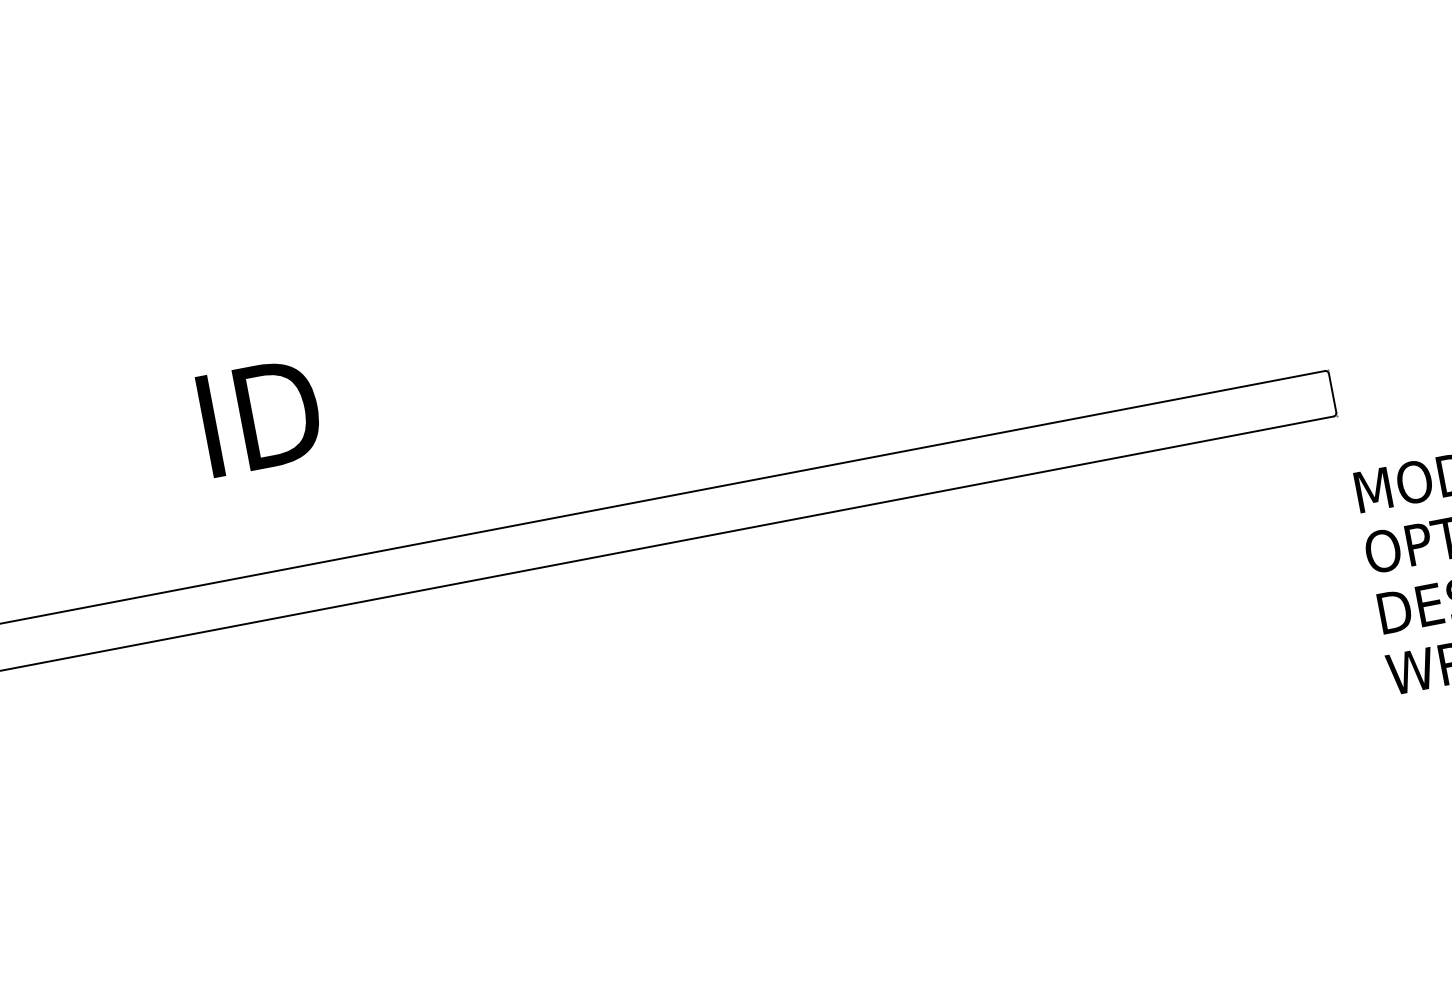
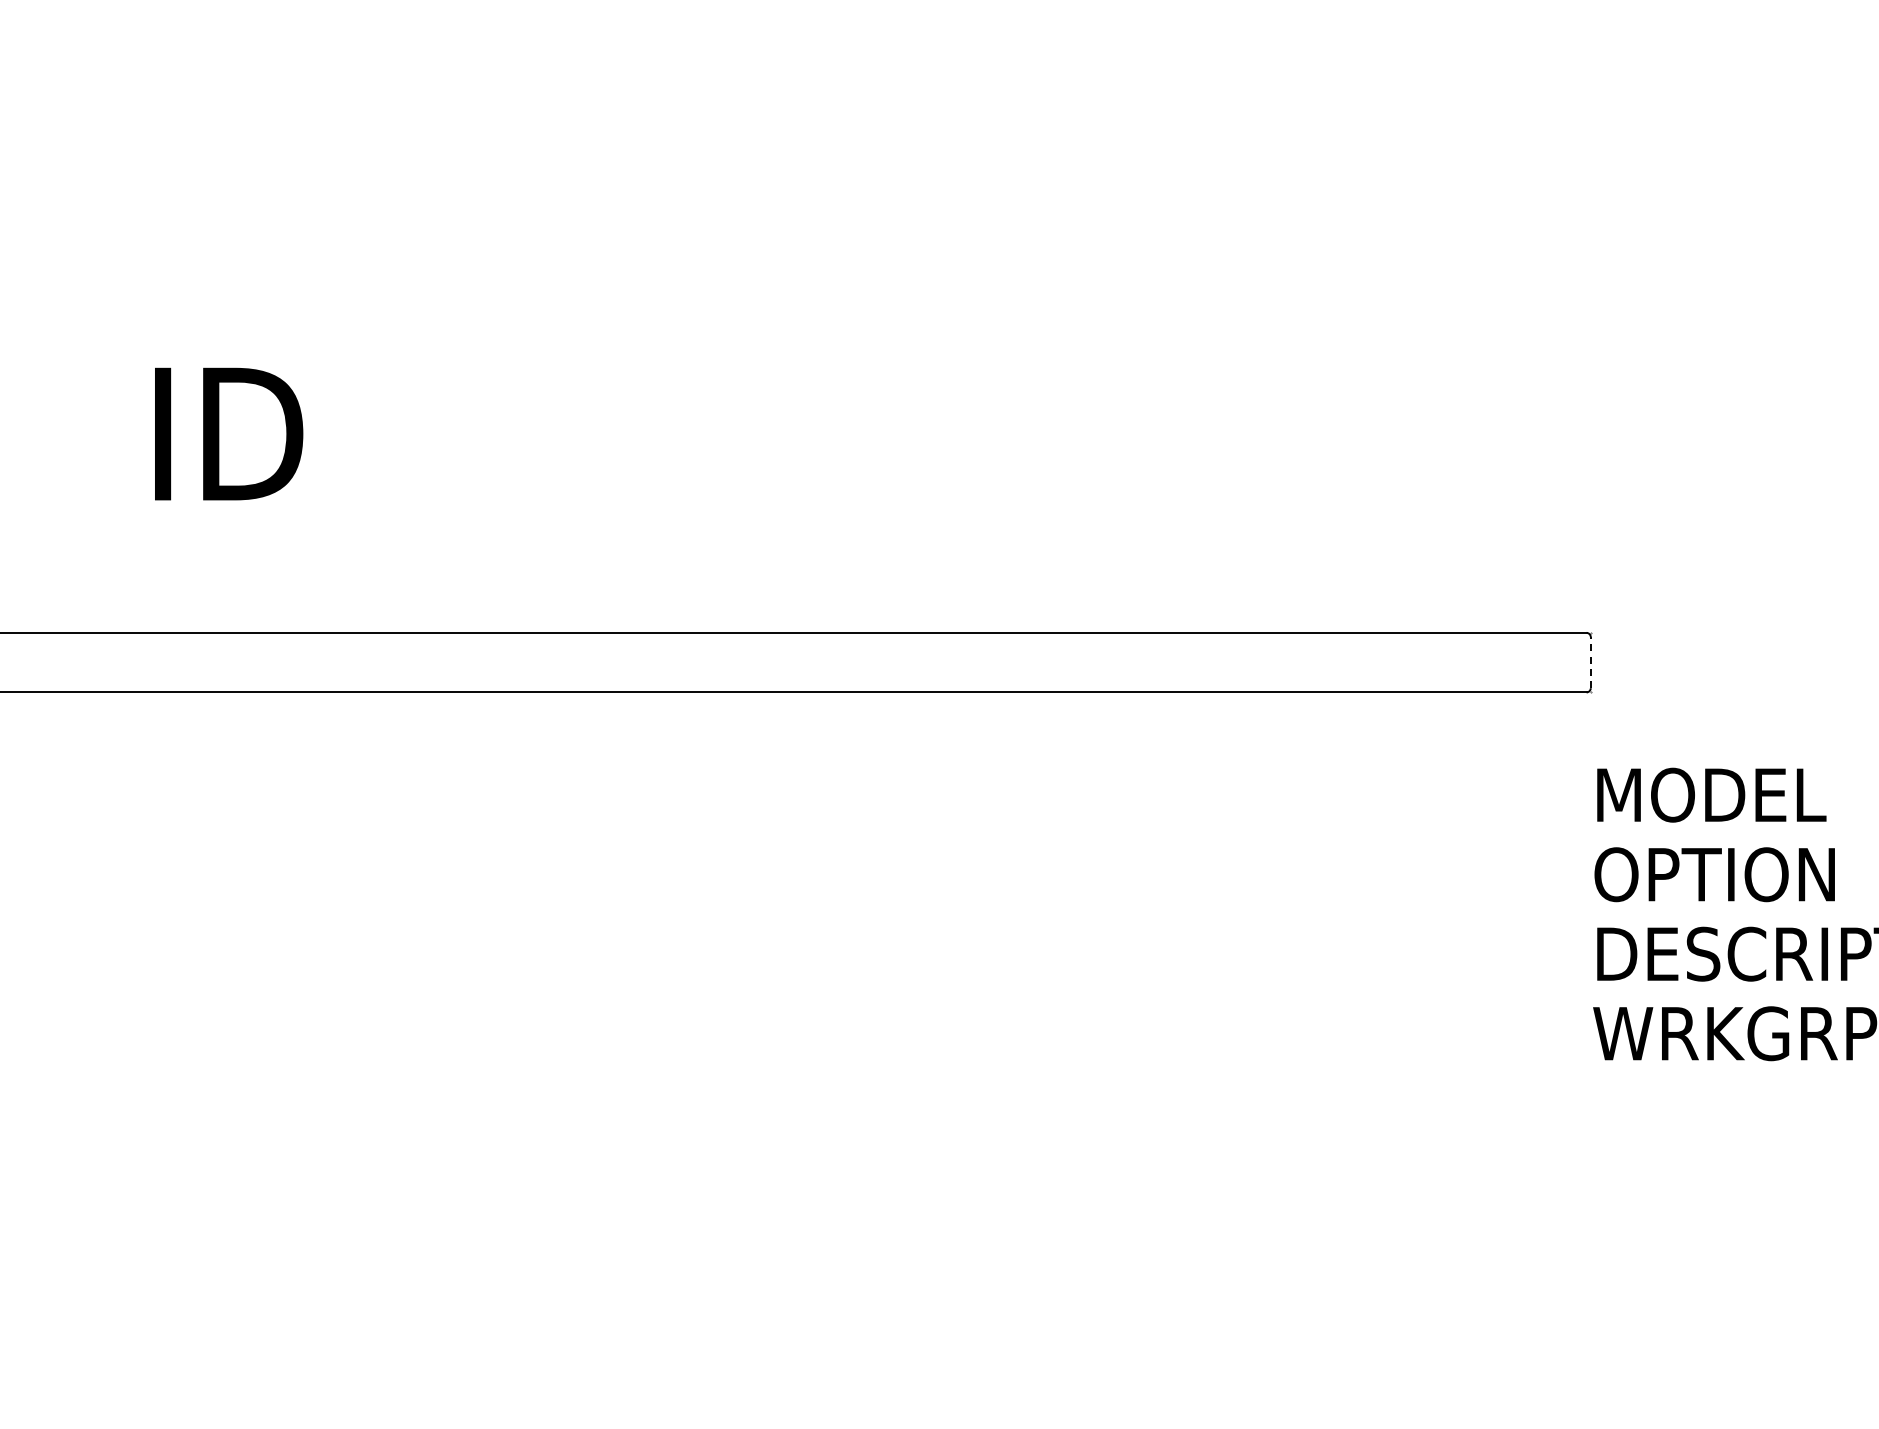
line: (1332, 393) -> (1590, 662), solid -> dashed

